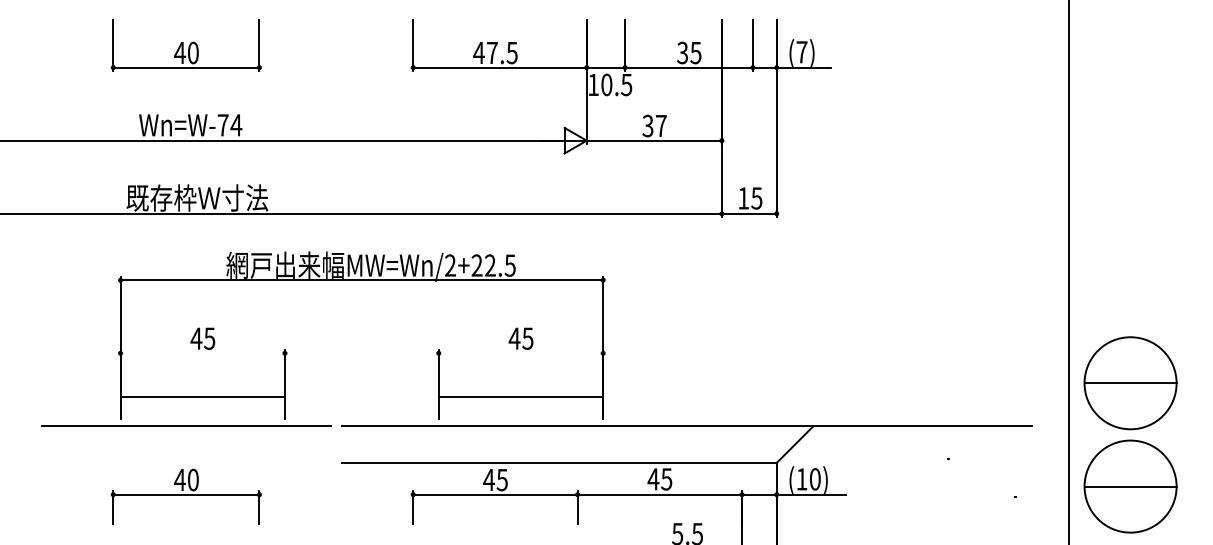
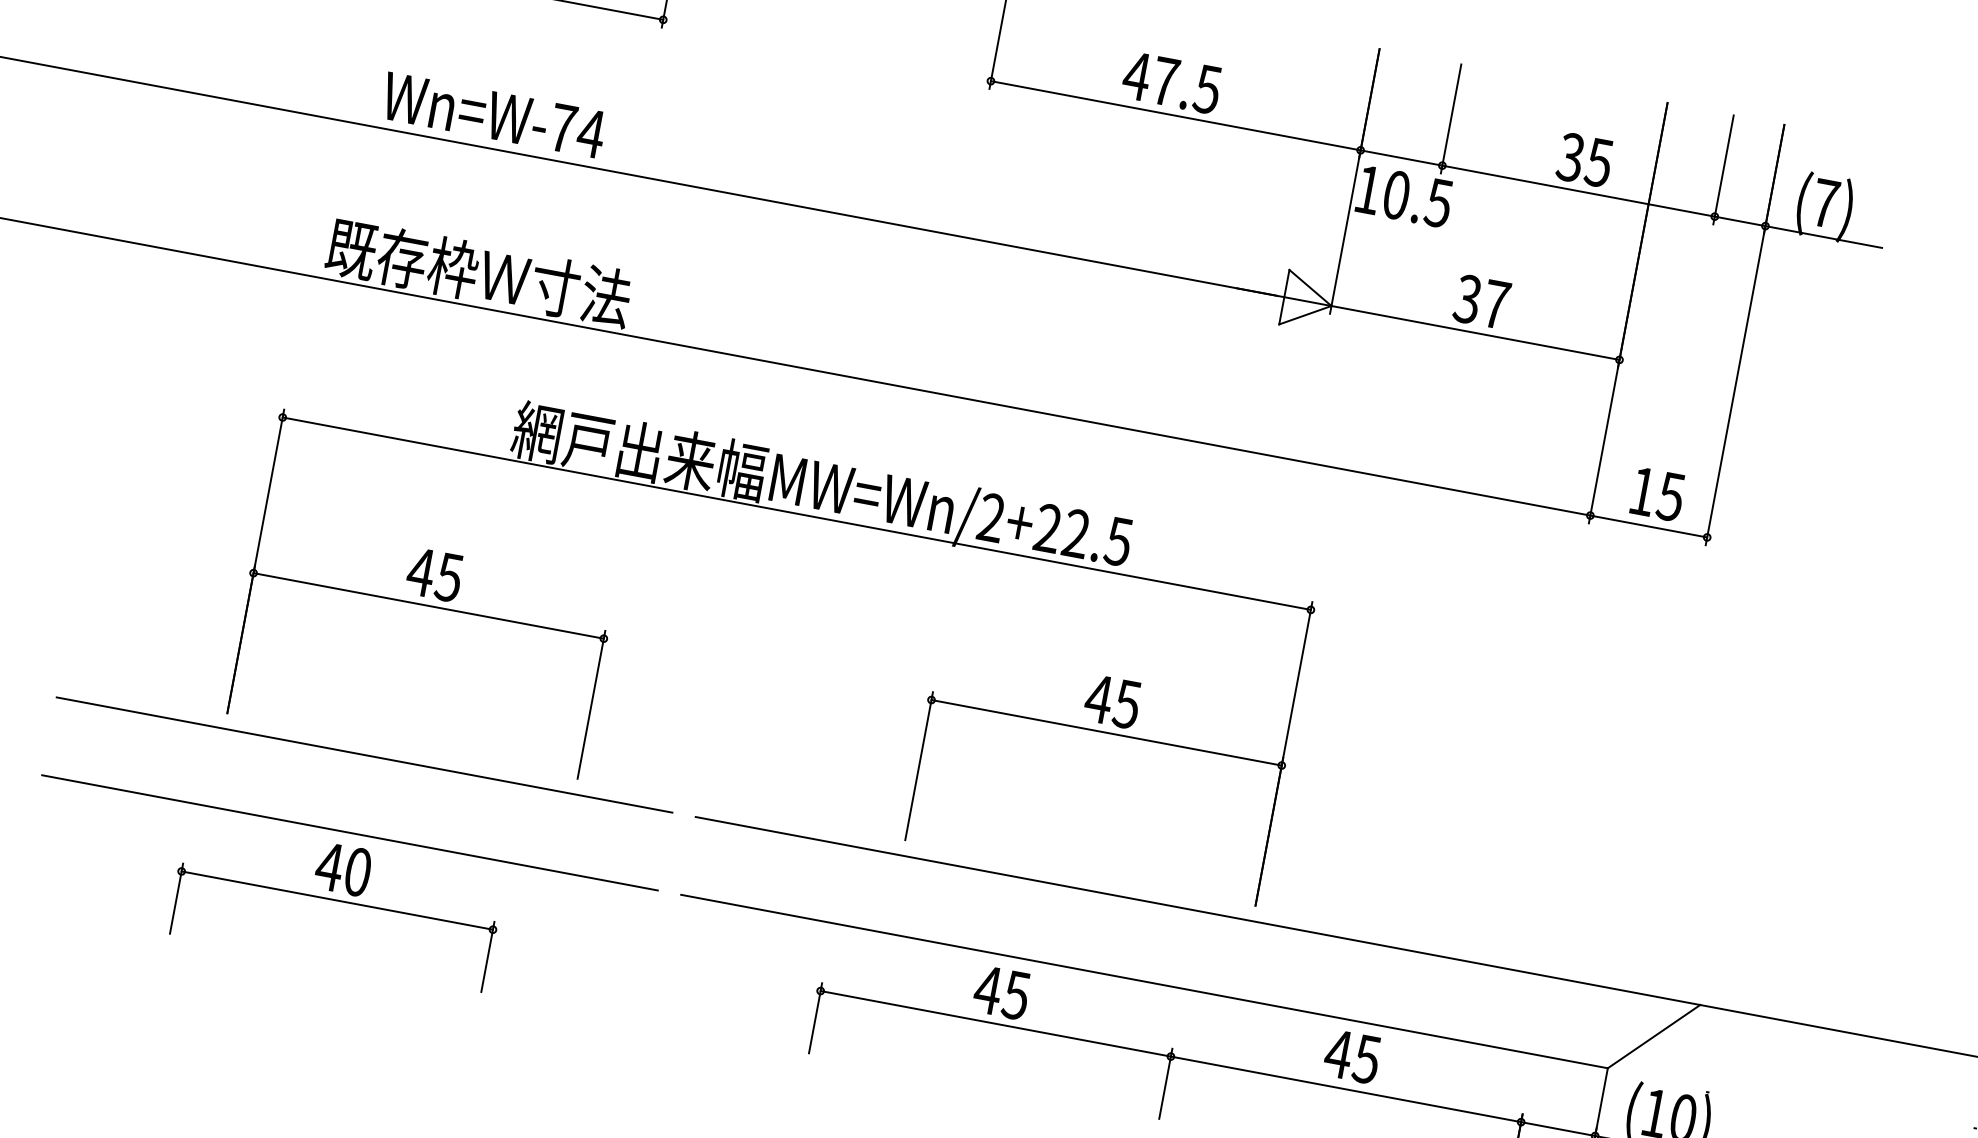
line: (202, 397) -> (428, 606), moved
line: (520, 397) -> (1105, 732), moved
line: (185, 462) -> (348, 831), added

